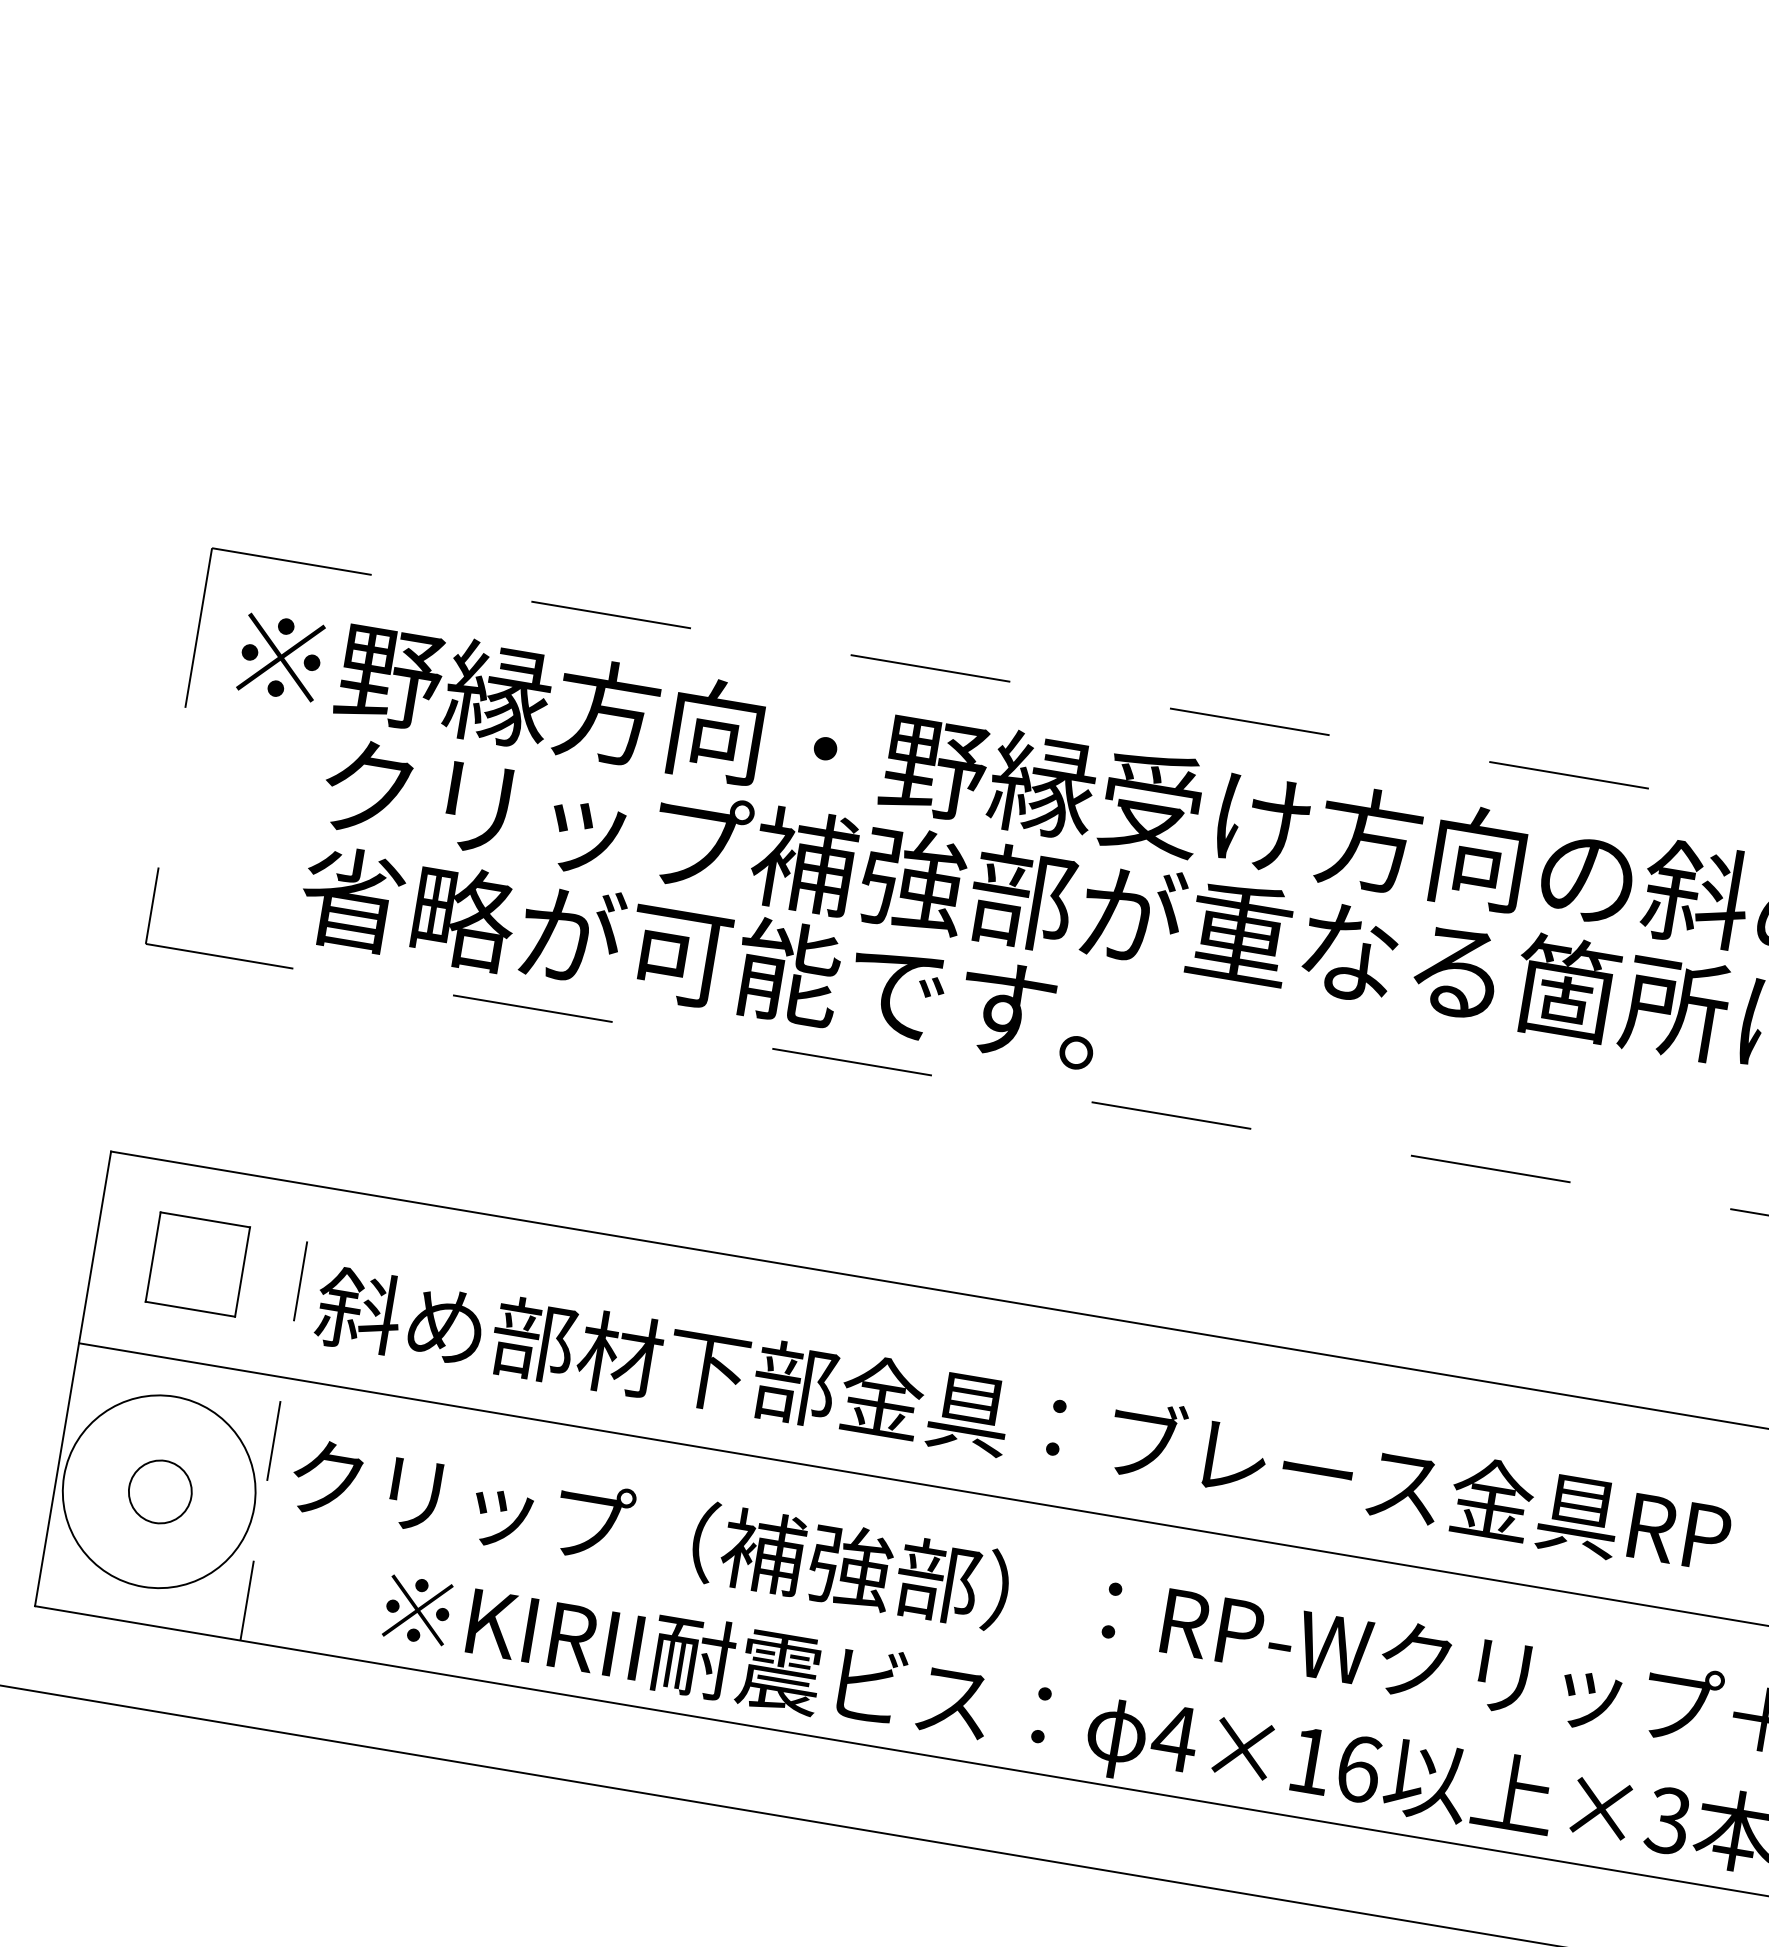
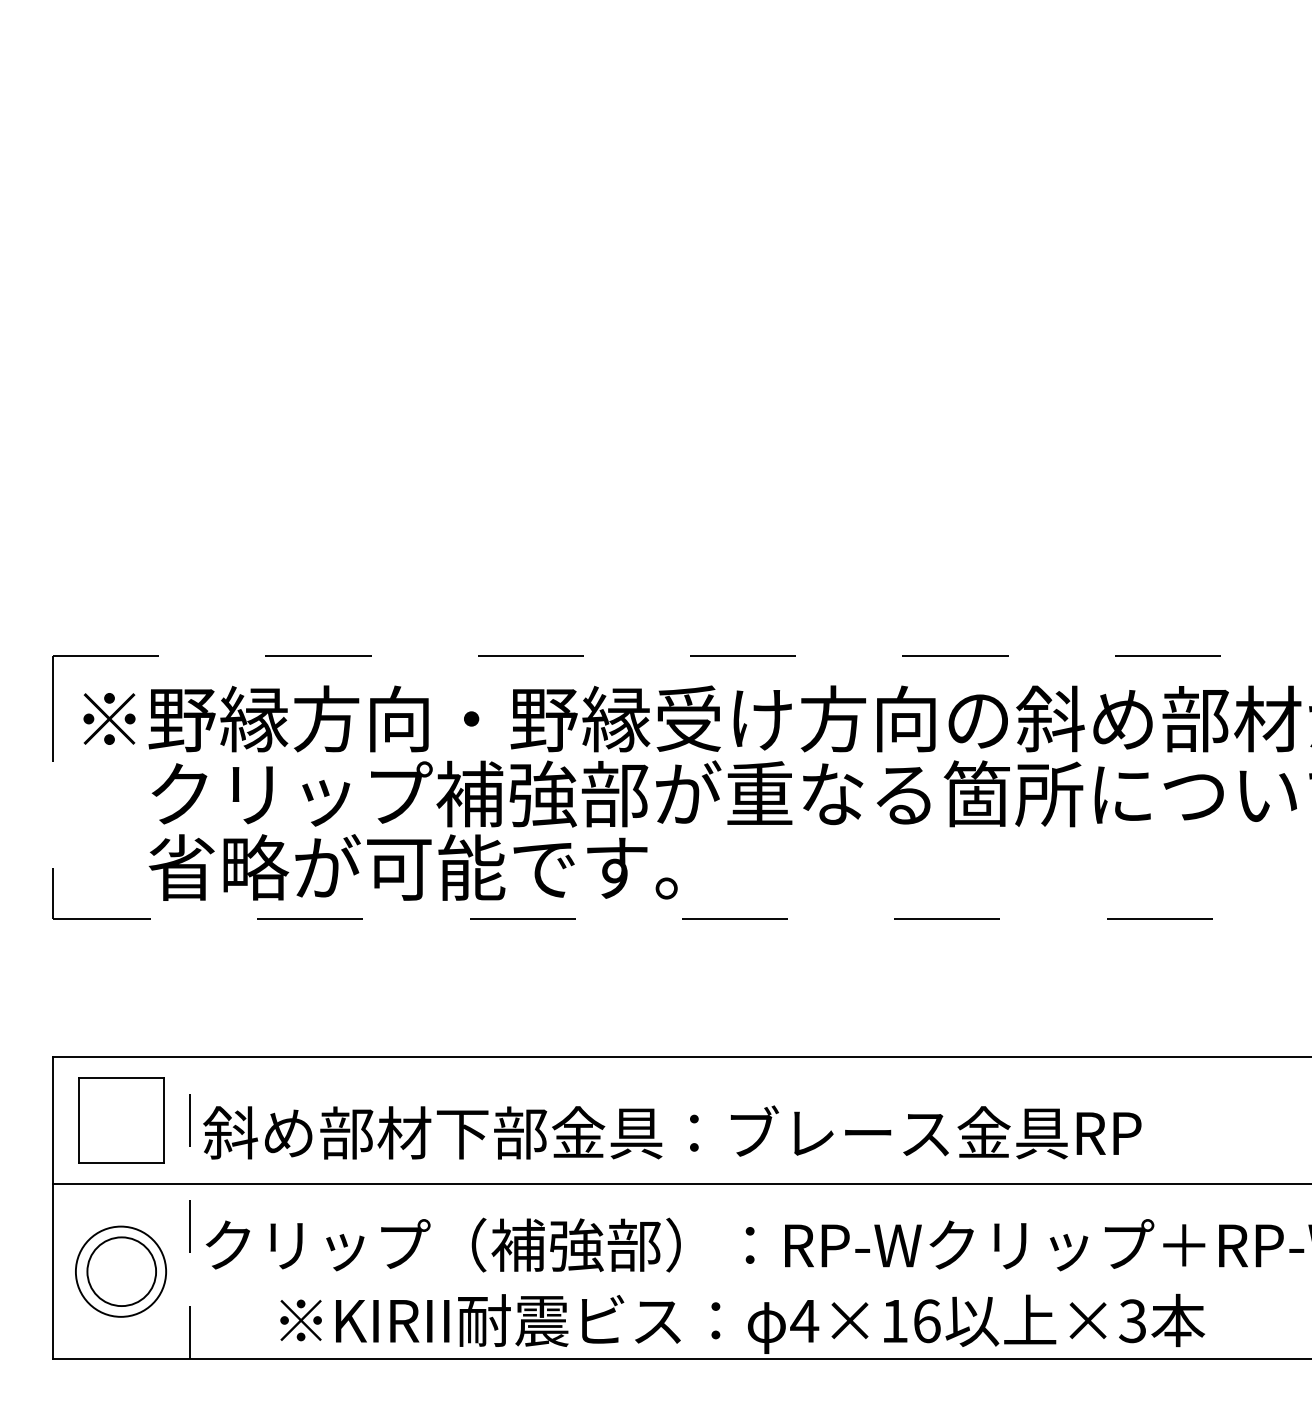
part: (197, 1264) -> (121, 1120), size x1.43
circle: (158, 1491) -> (120, 1271), size x0.71
circle: (159, 1491) -> (121, 1271), size x1.67

